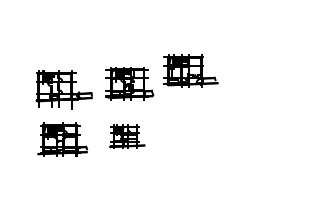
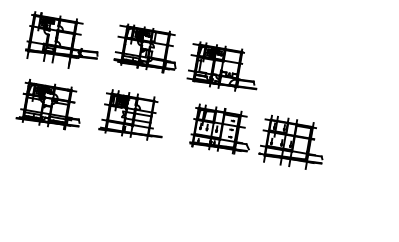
part: (190, 70) -> (224, 66), moved
part: (127, 136) -> (133, 115), size x1.43
part: (225, 136) -> (258, 136), added

